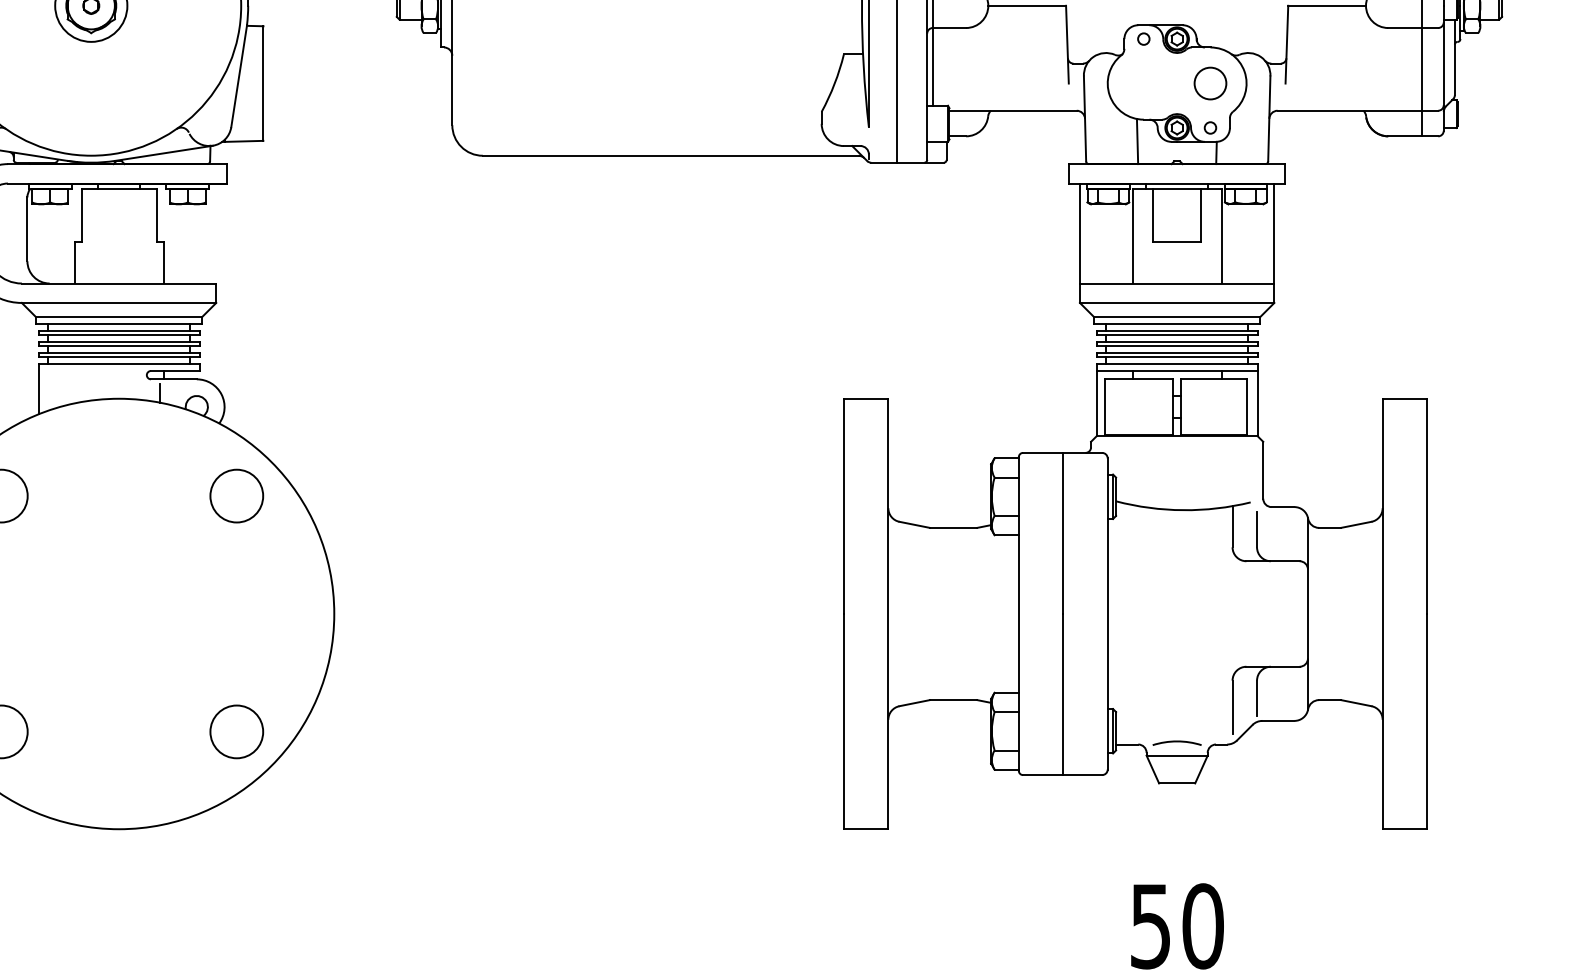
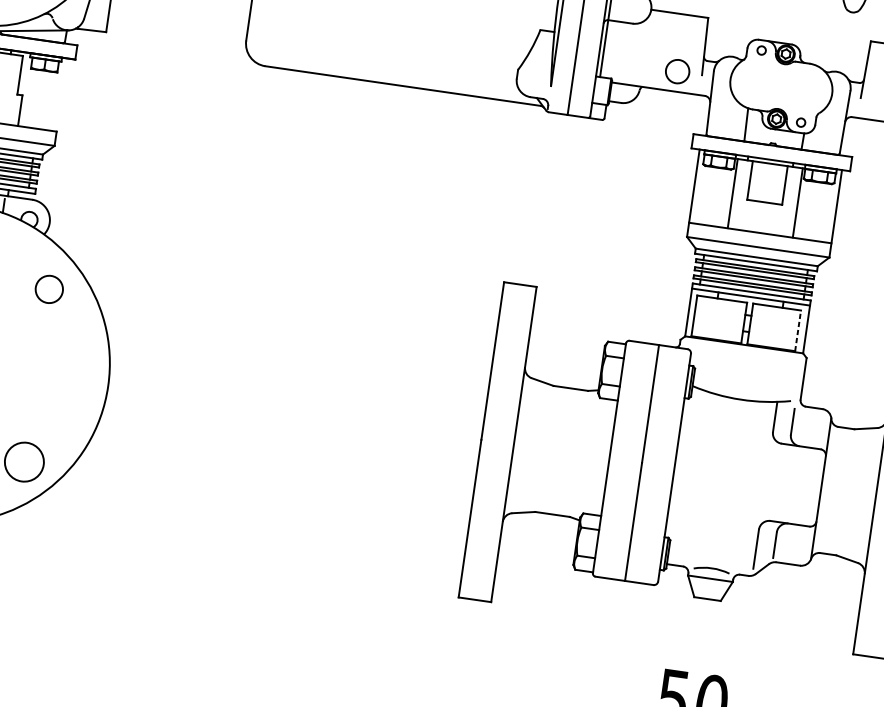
circle: (1210, 83) -> (677, 71), moved
line: (1246, 407) -> (797, 331), solid -> dashed
circle: (236, 495) -> (49, 288), size x0.7

